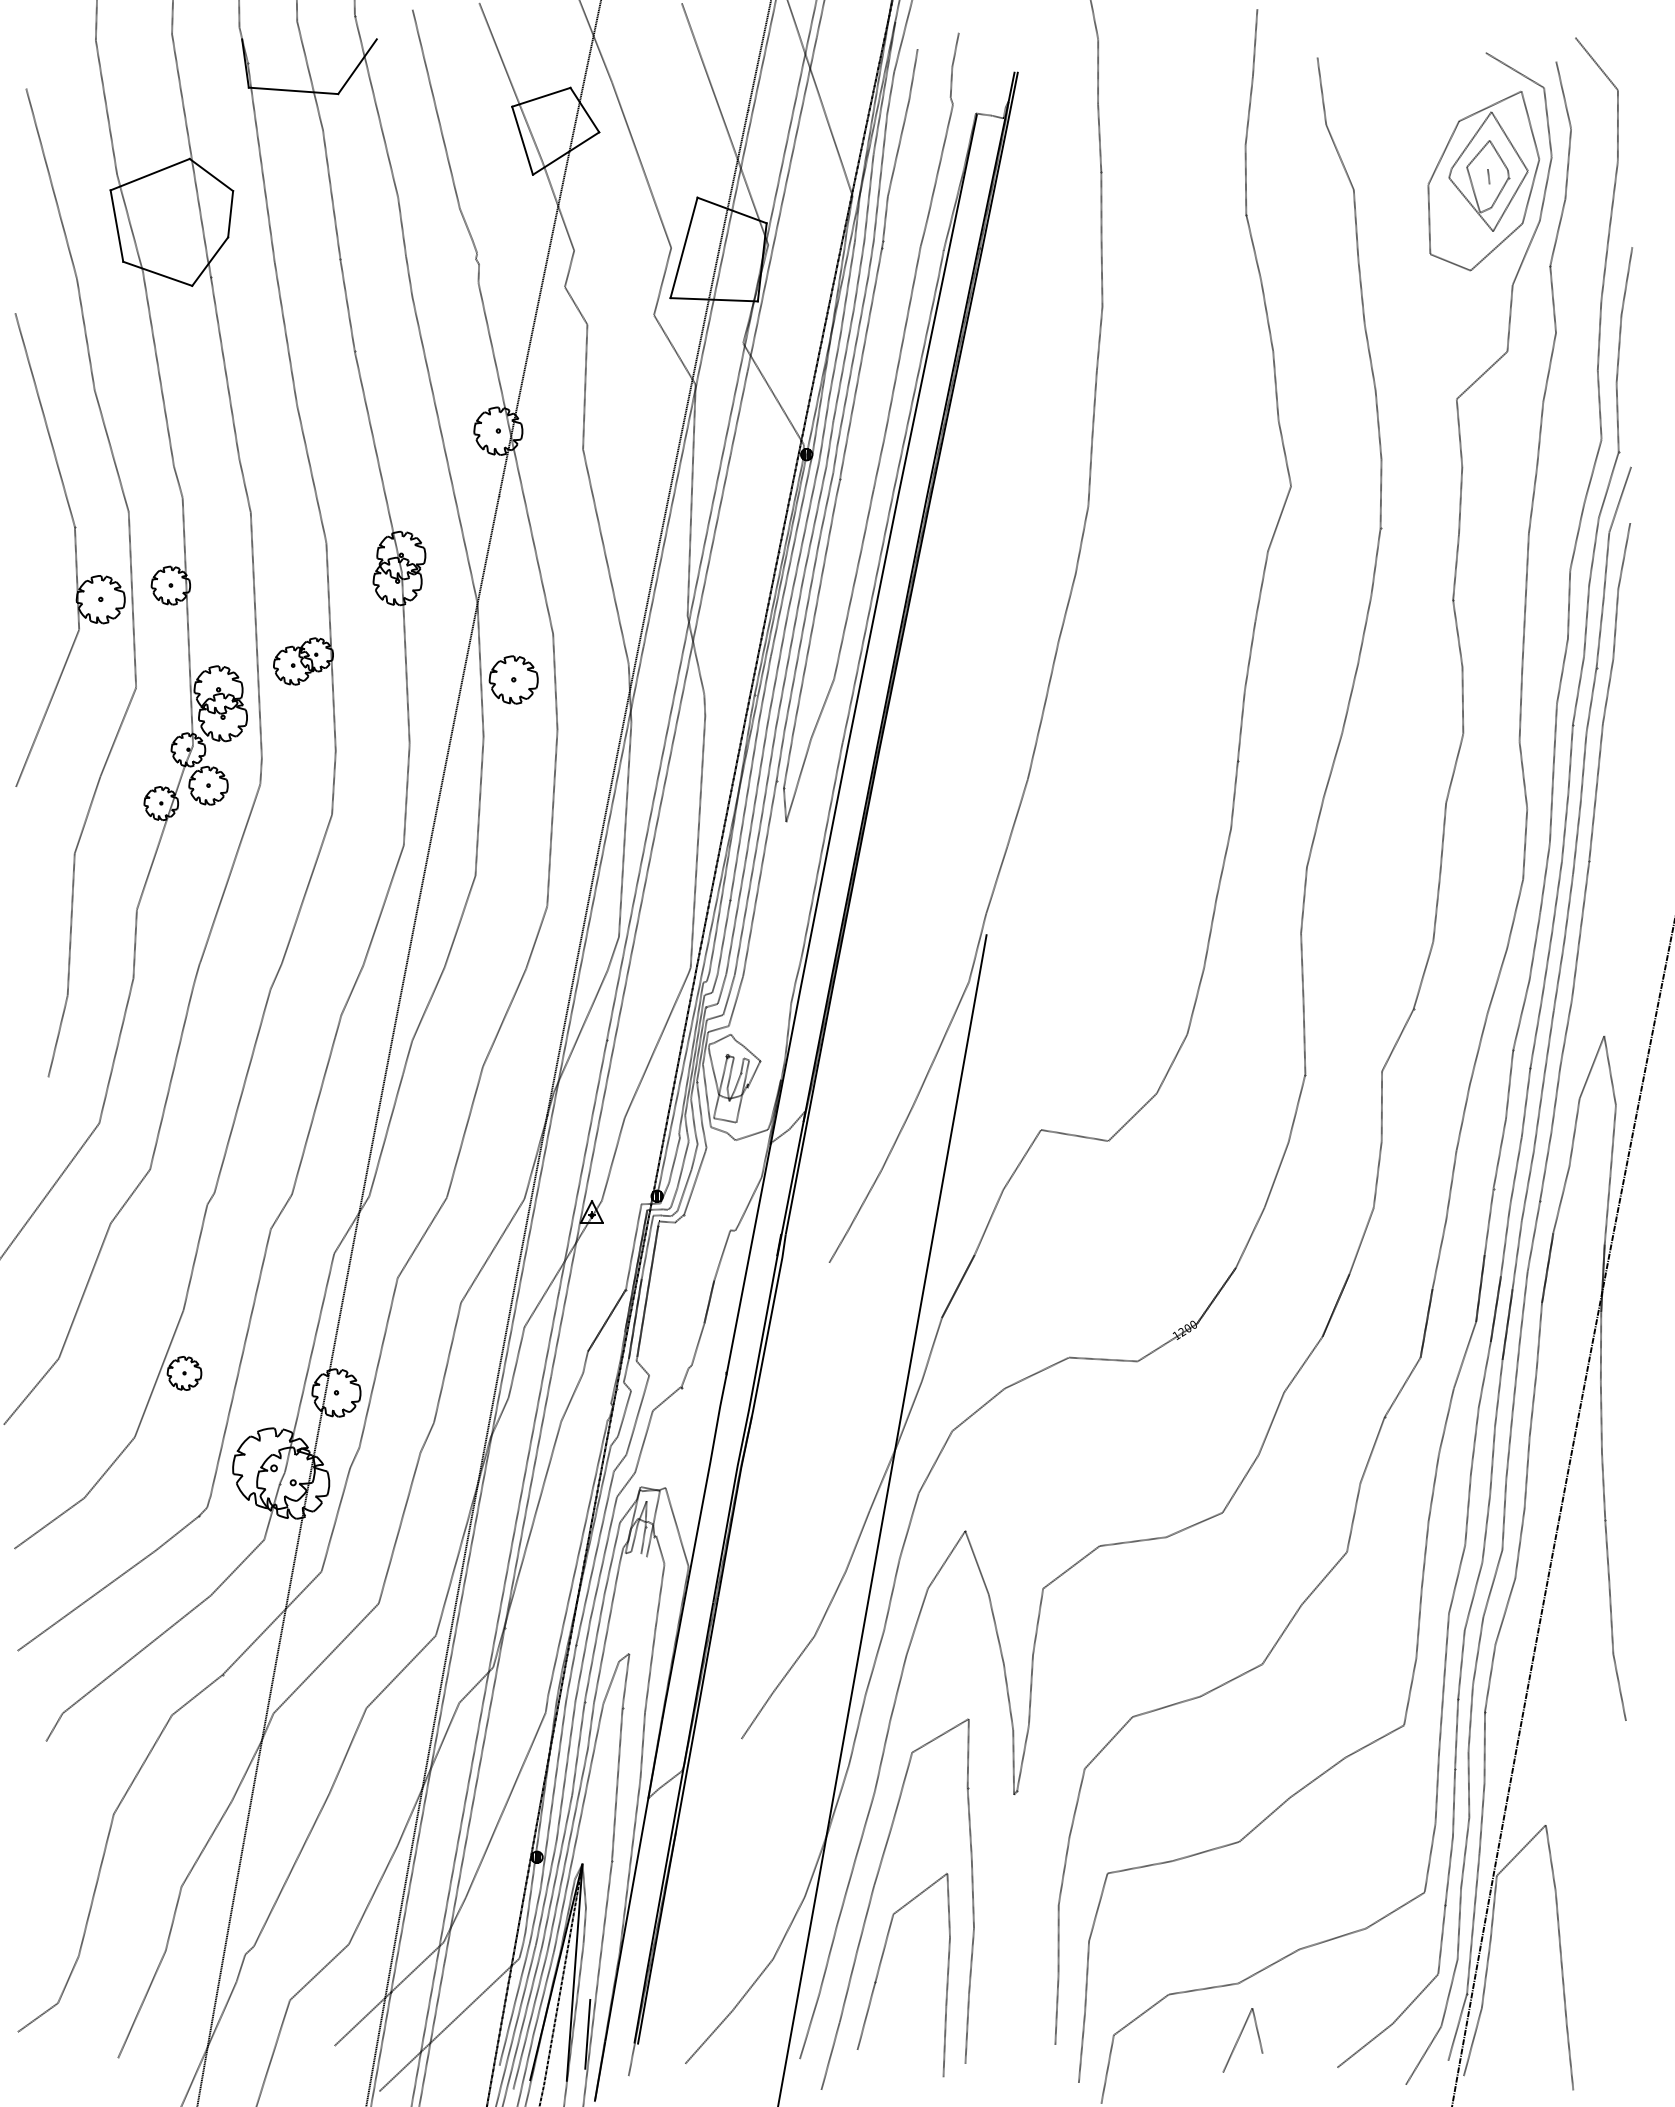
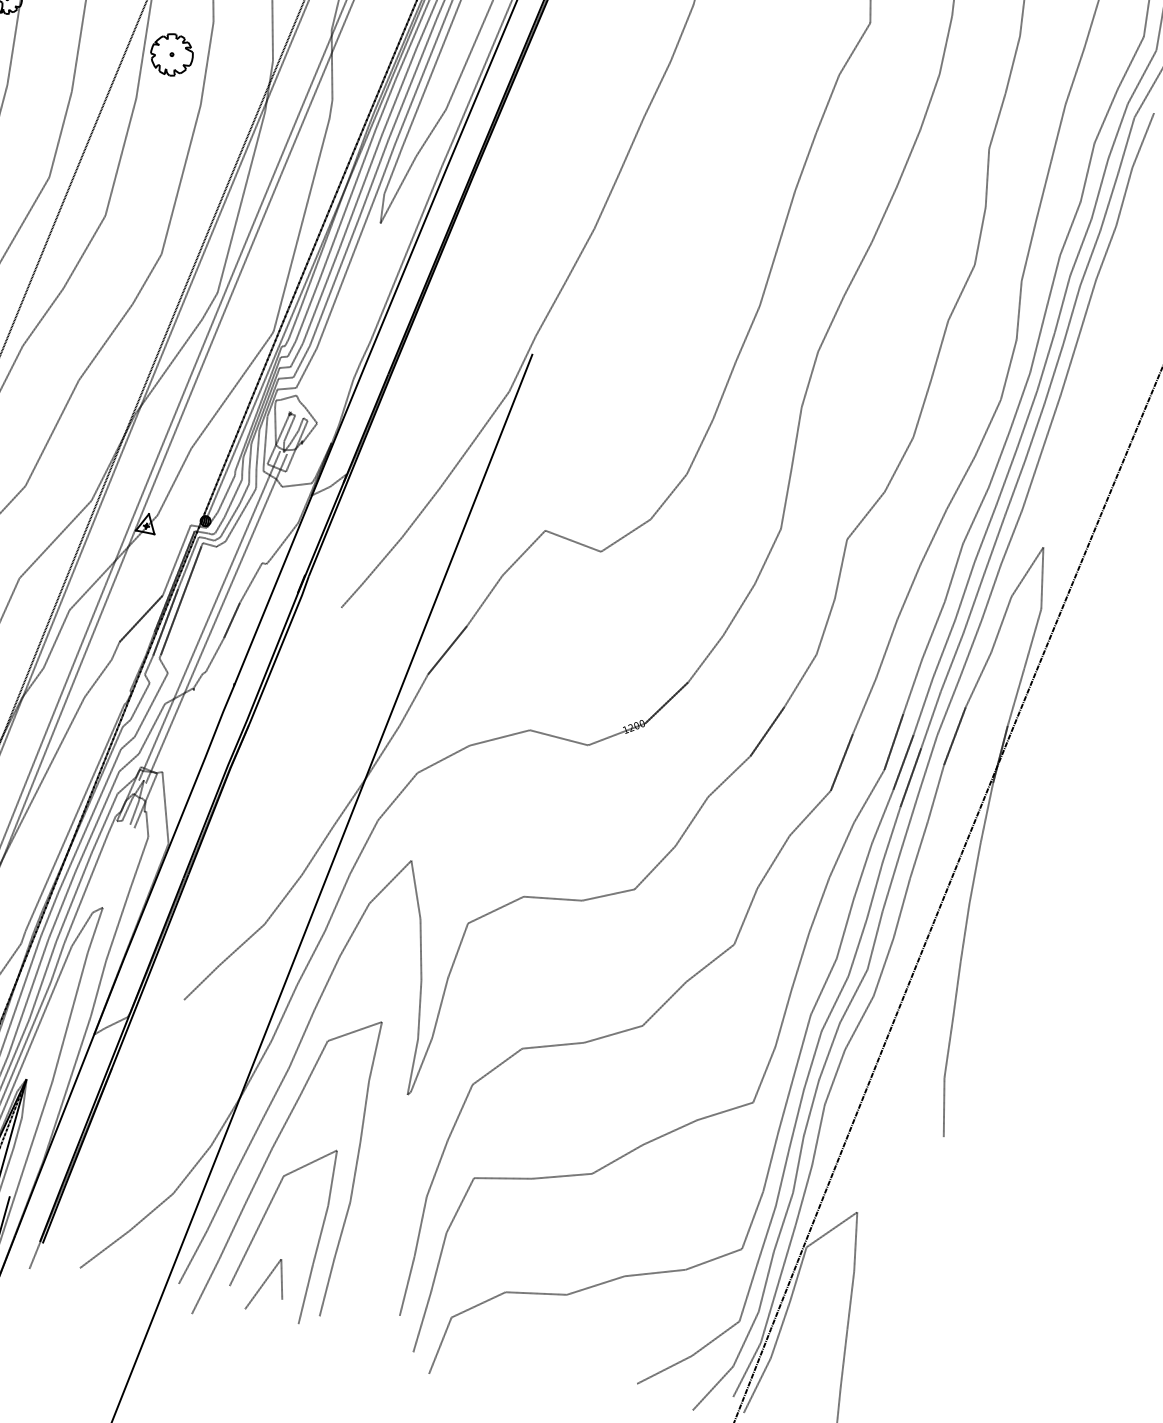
line: (683, 1301) -> (209, 615), added
line: (691, 1303) -> (216, 618), added
line: (1239, 2039) -> (264, 1283), moved

